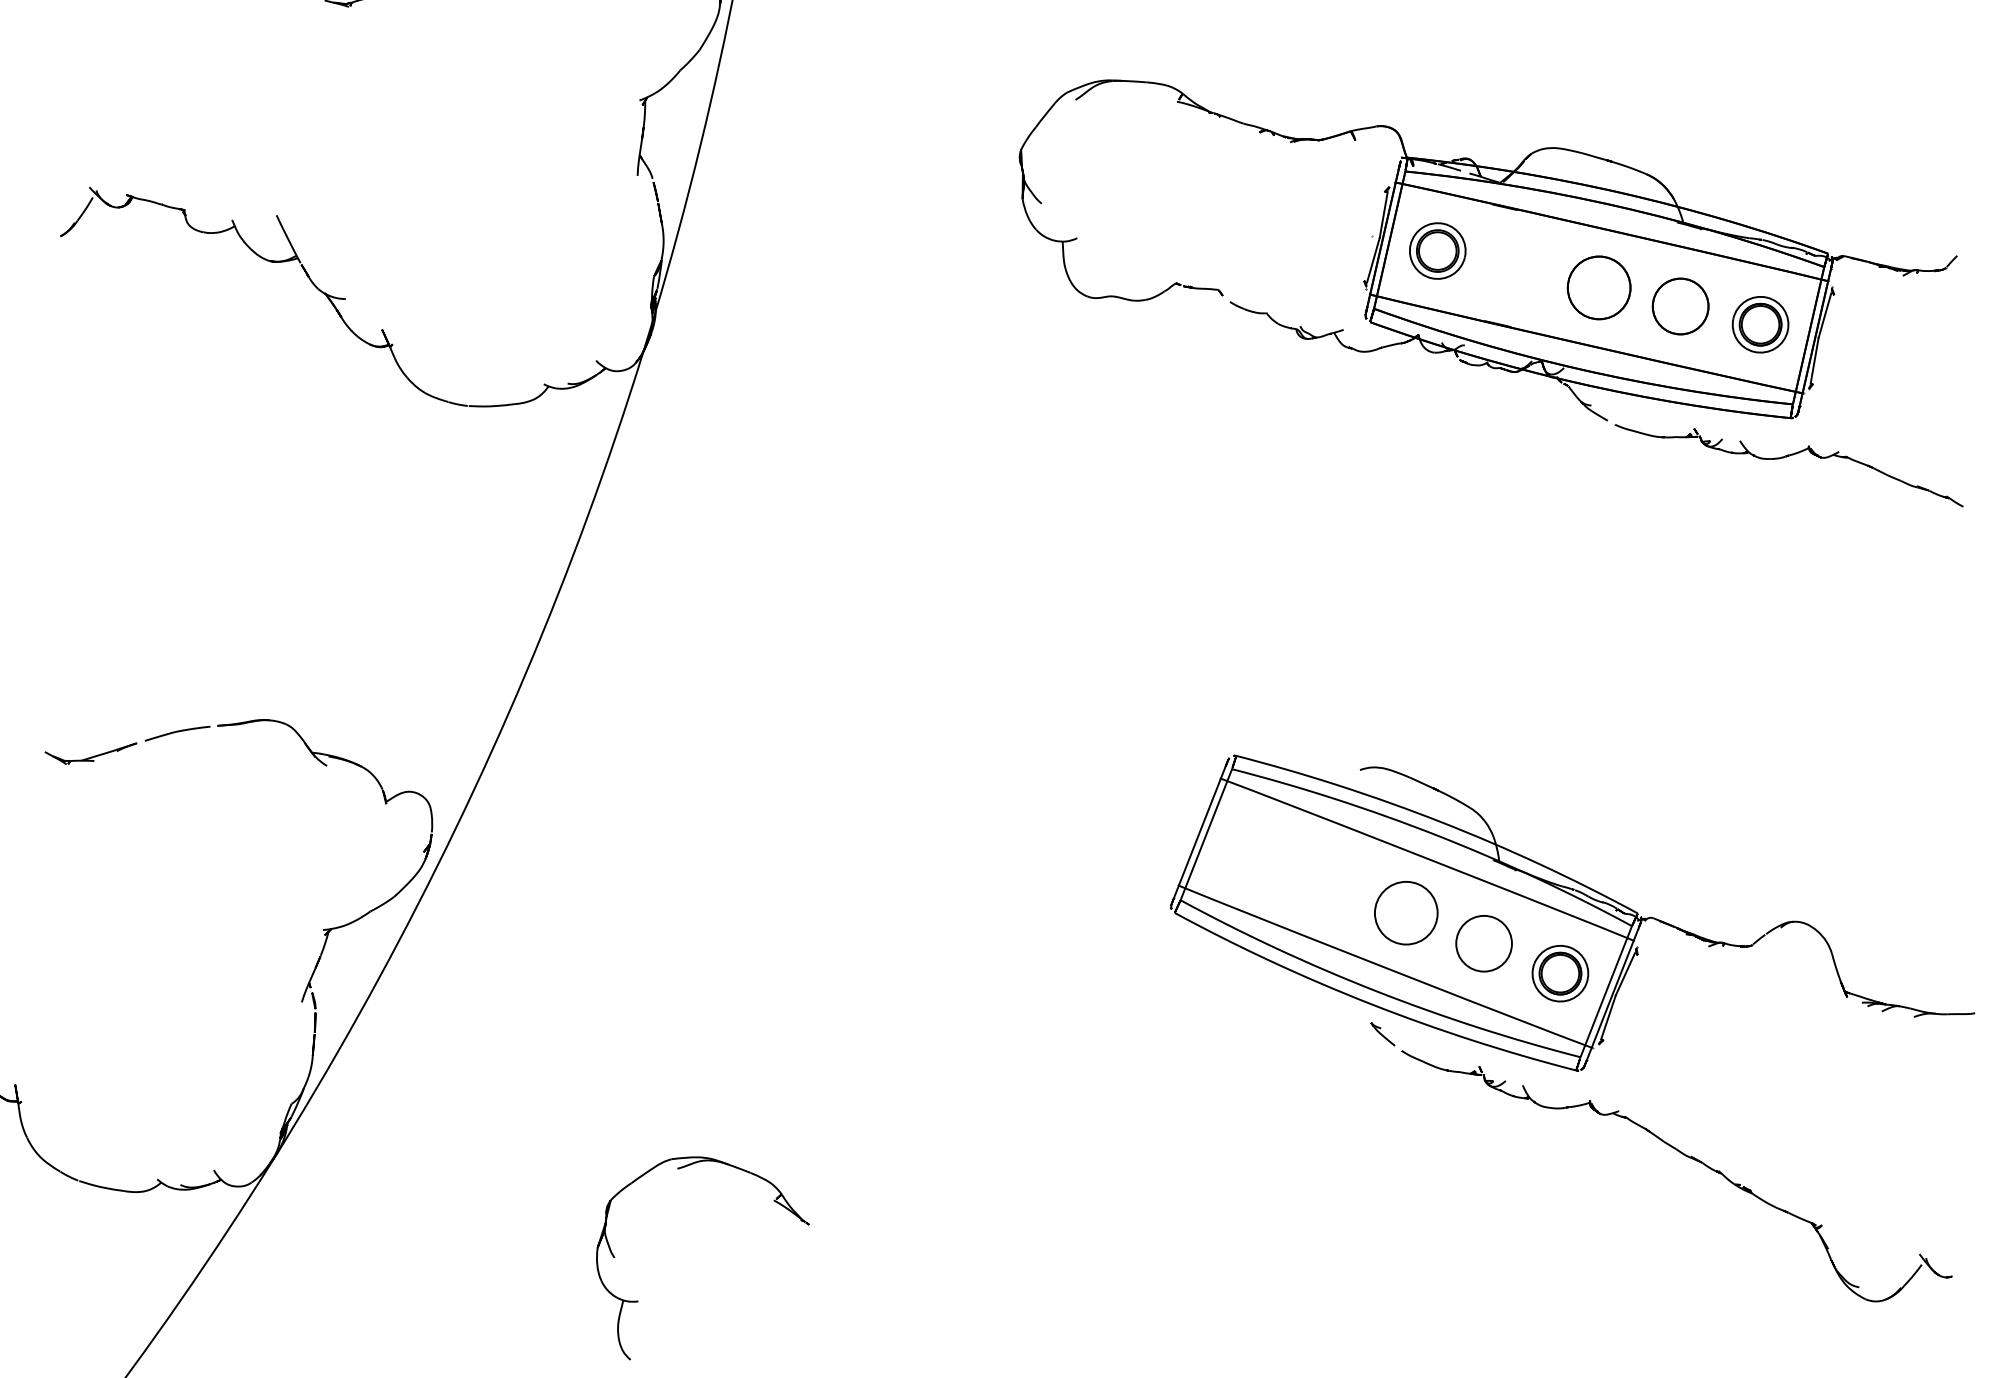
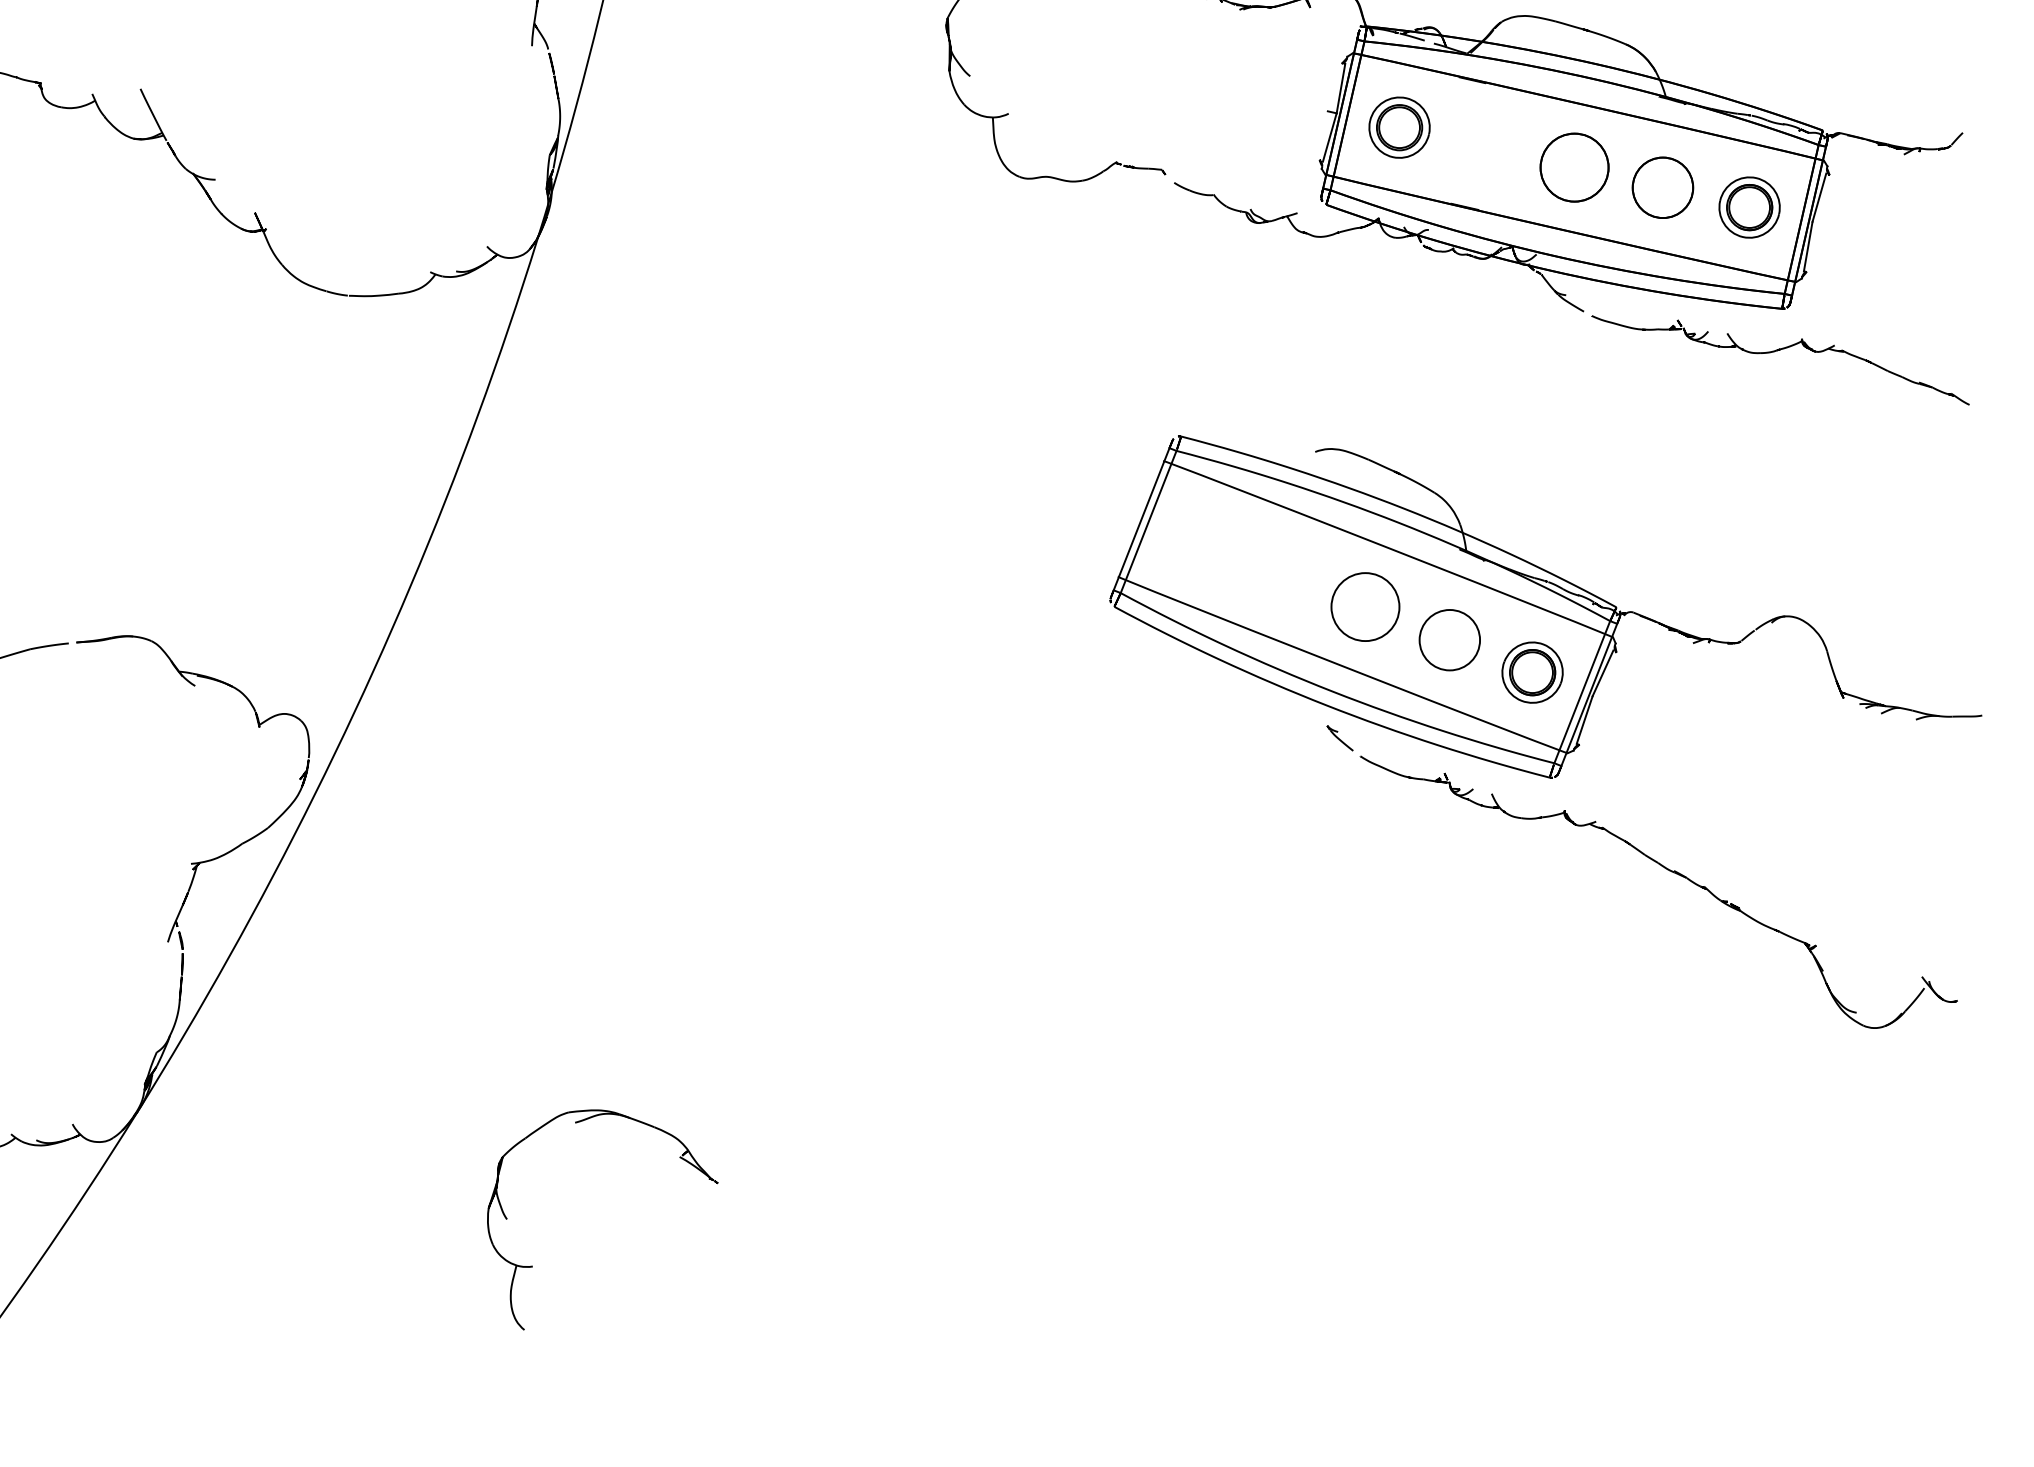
part: (1572, 1028) -> (1545, 732), moved

